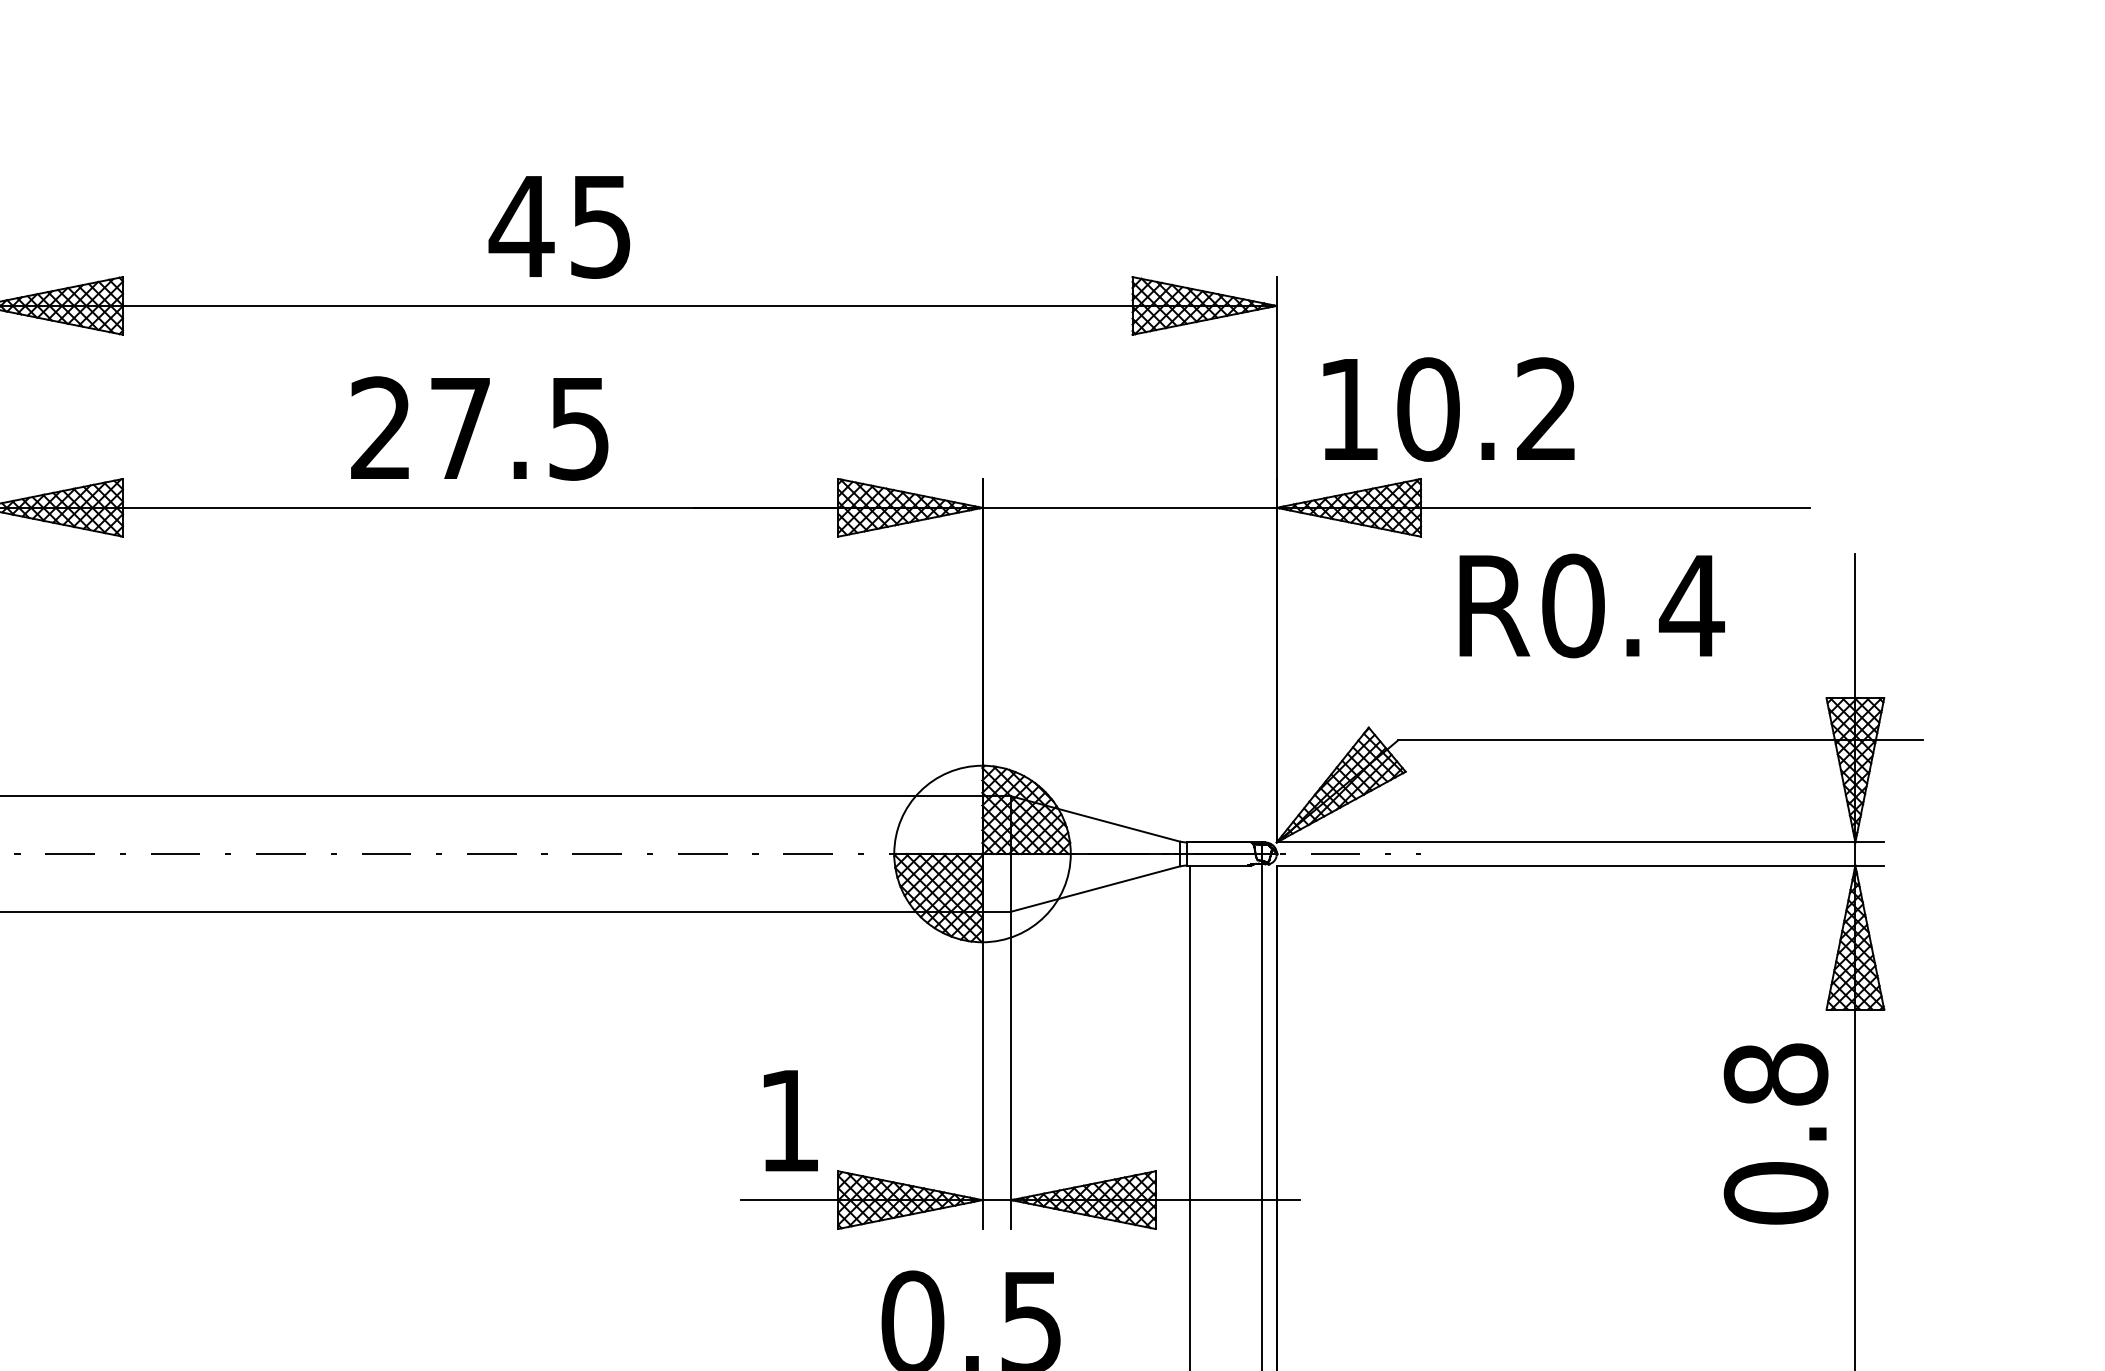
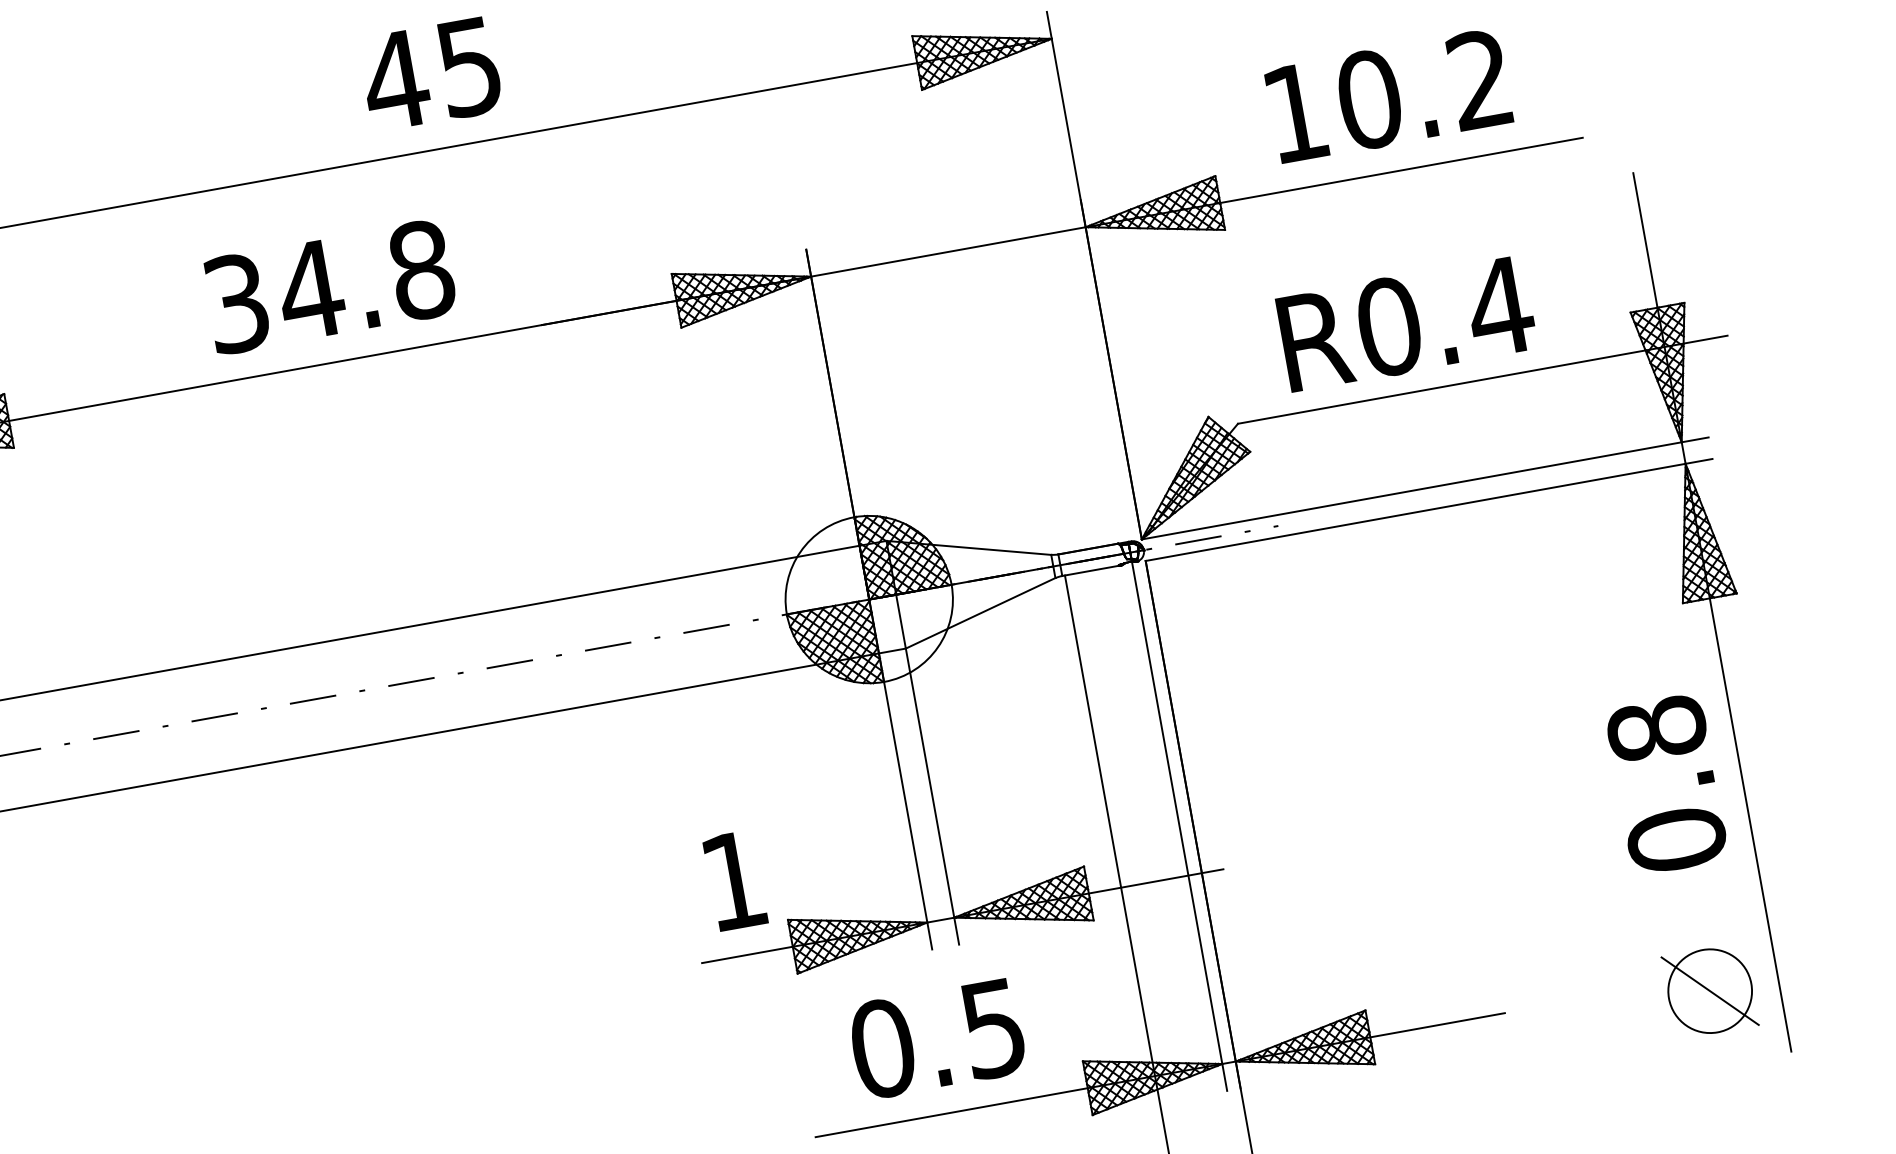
text: (559, 227) -> (430, 75), moved
text: (1448, 409) -> (1388, 96), moved
text: (480, 428) -> (329, 286), 27.5 -> 34.8
text: (1591, 605) -> (1406, 323), moved
text: (1775, 1133) -> (1666, 784), moved

